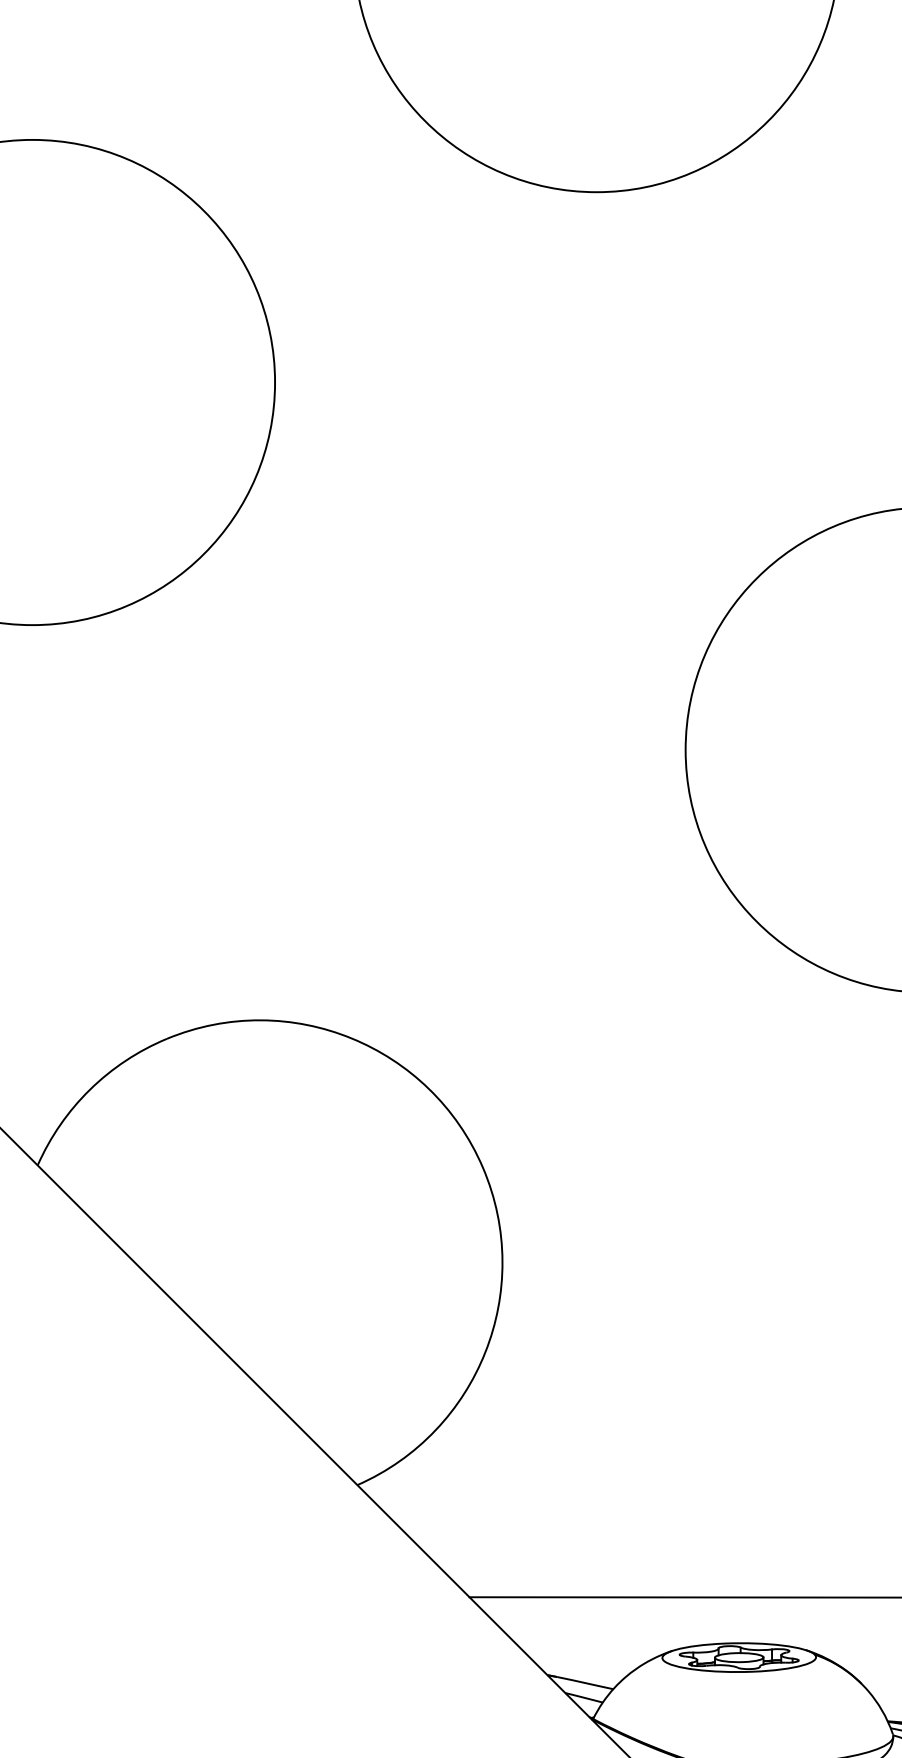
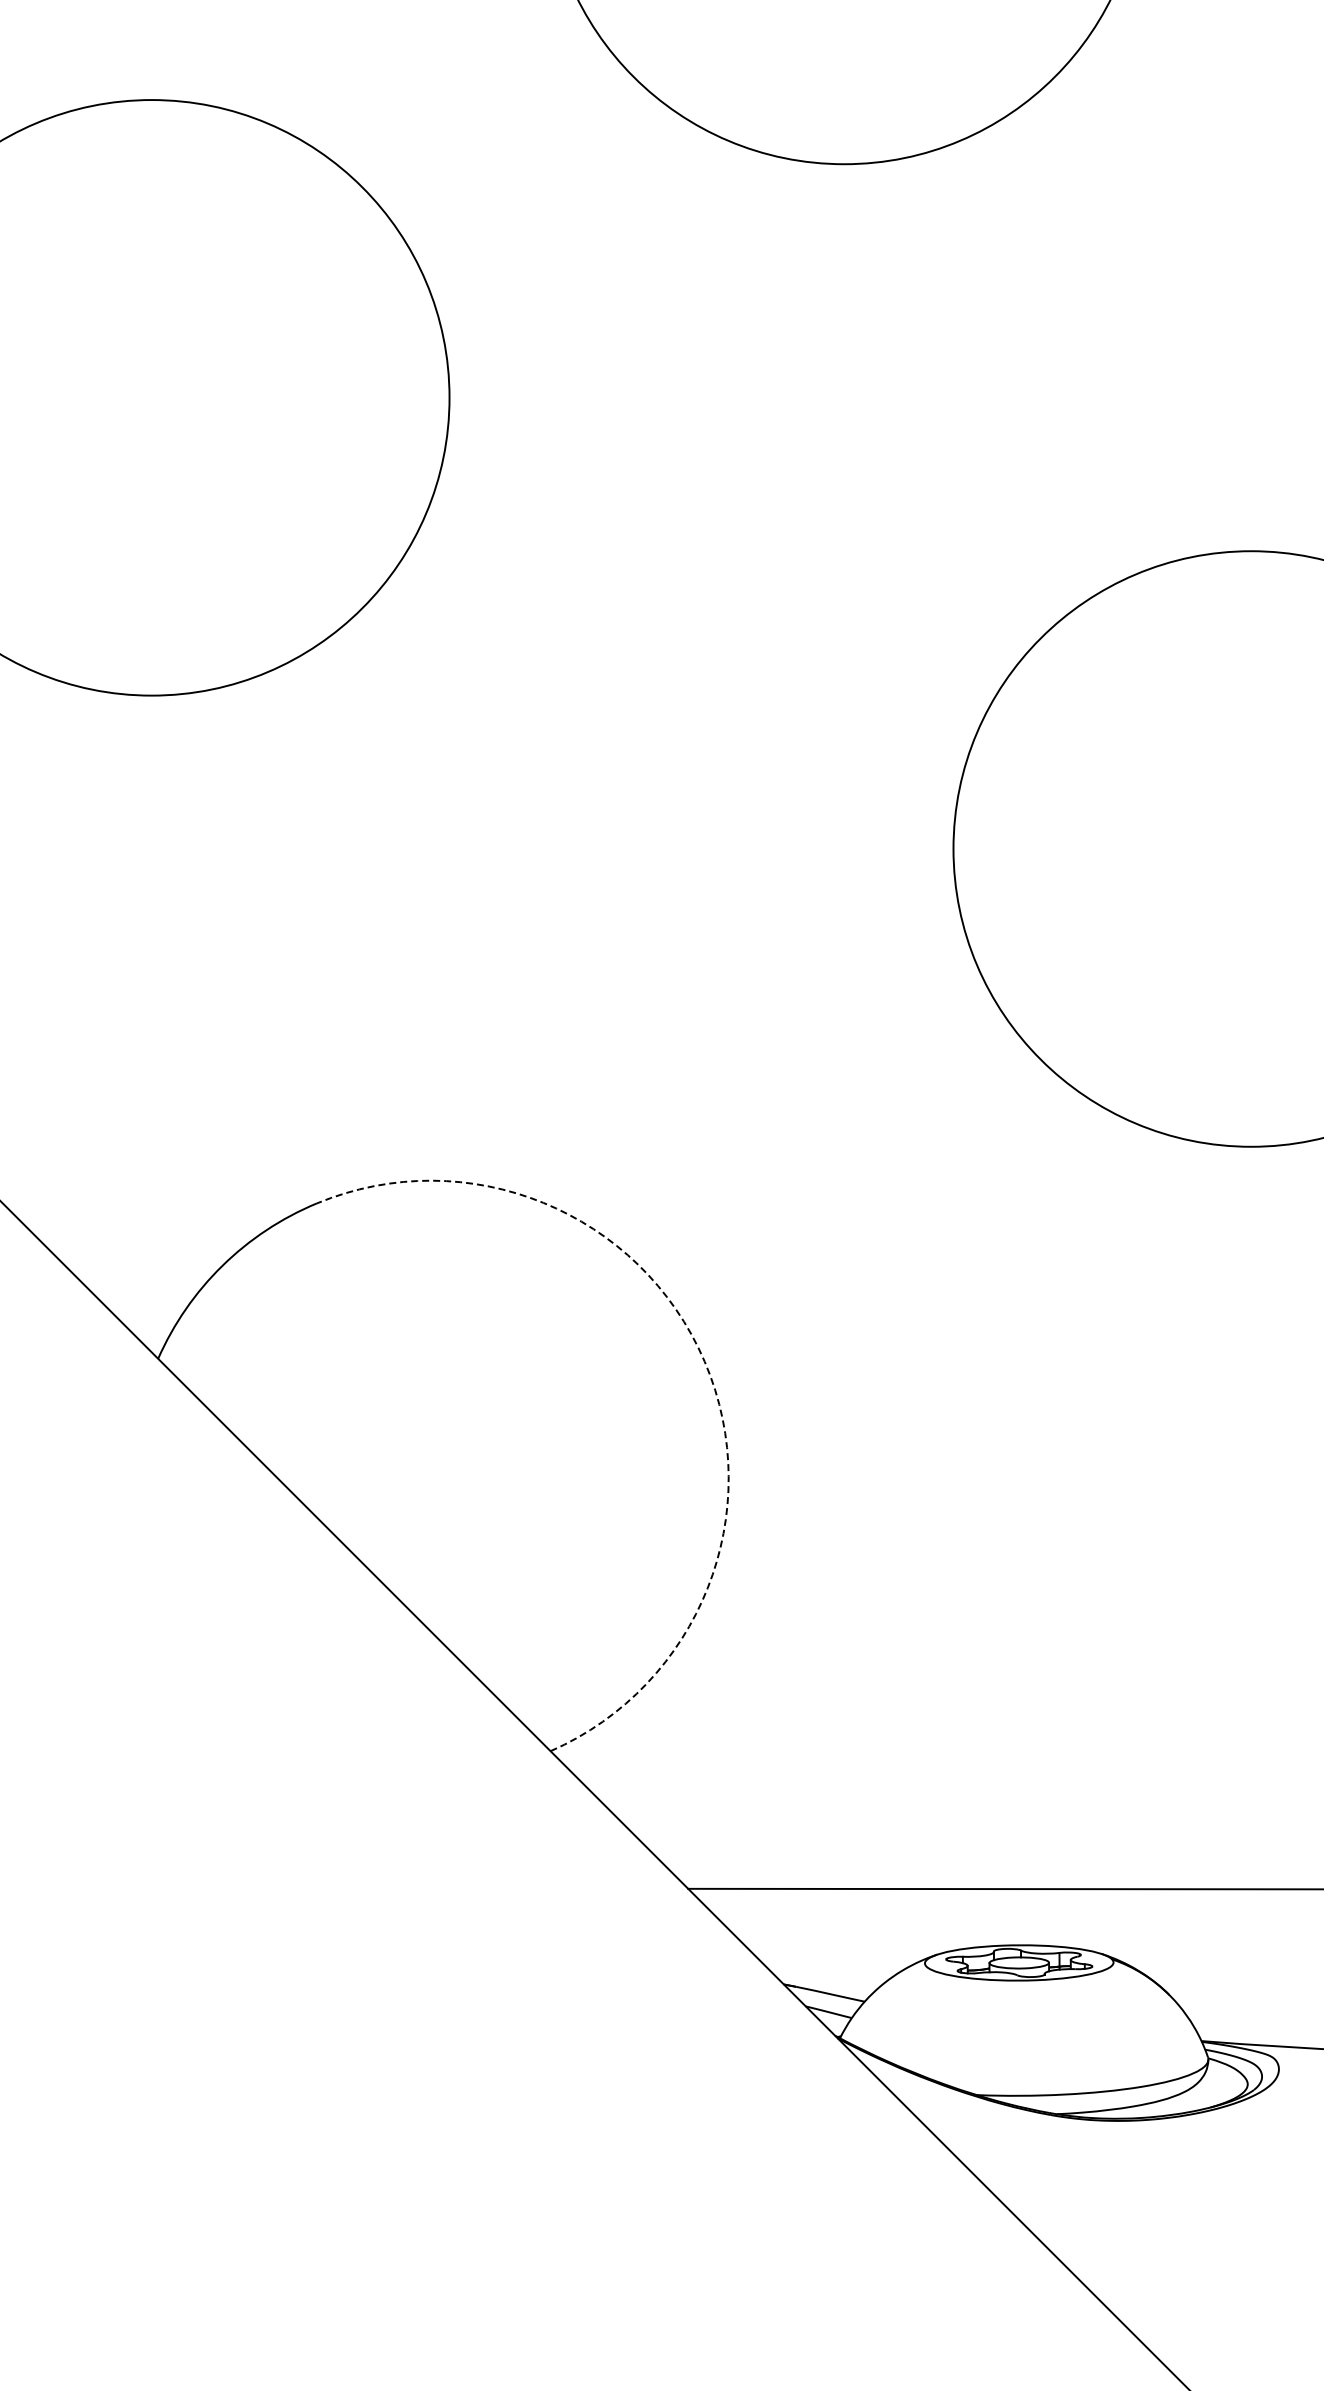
arc: (482, 1167) -> (704, 1361), solid -> dashed

